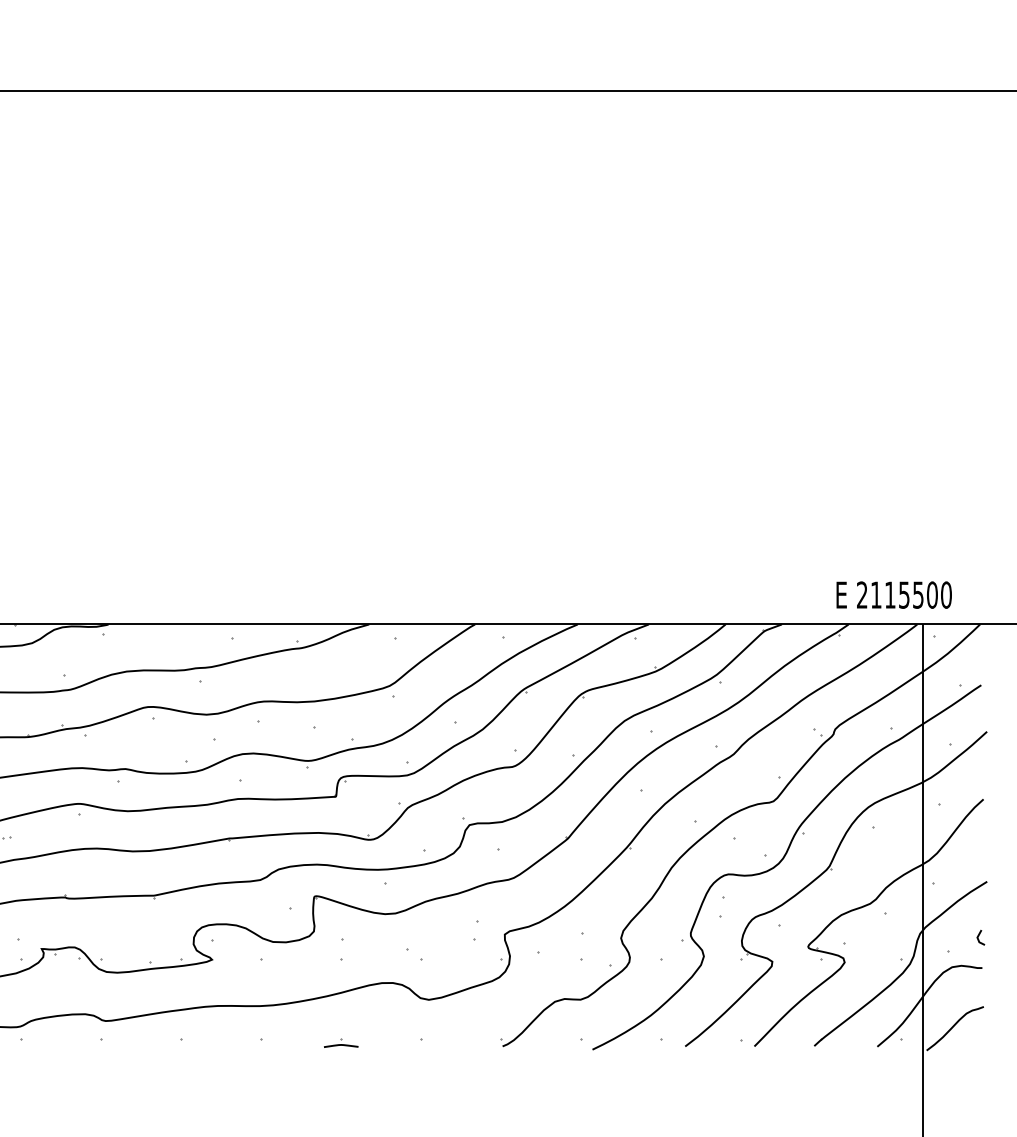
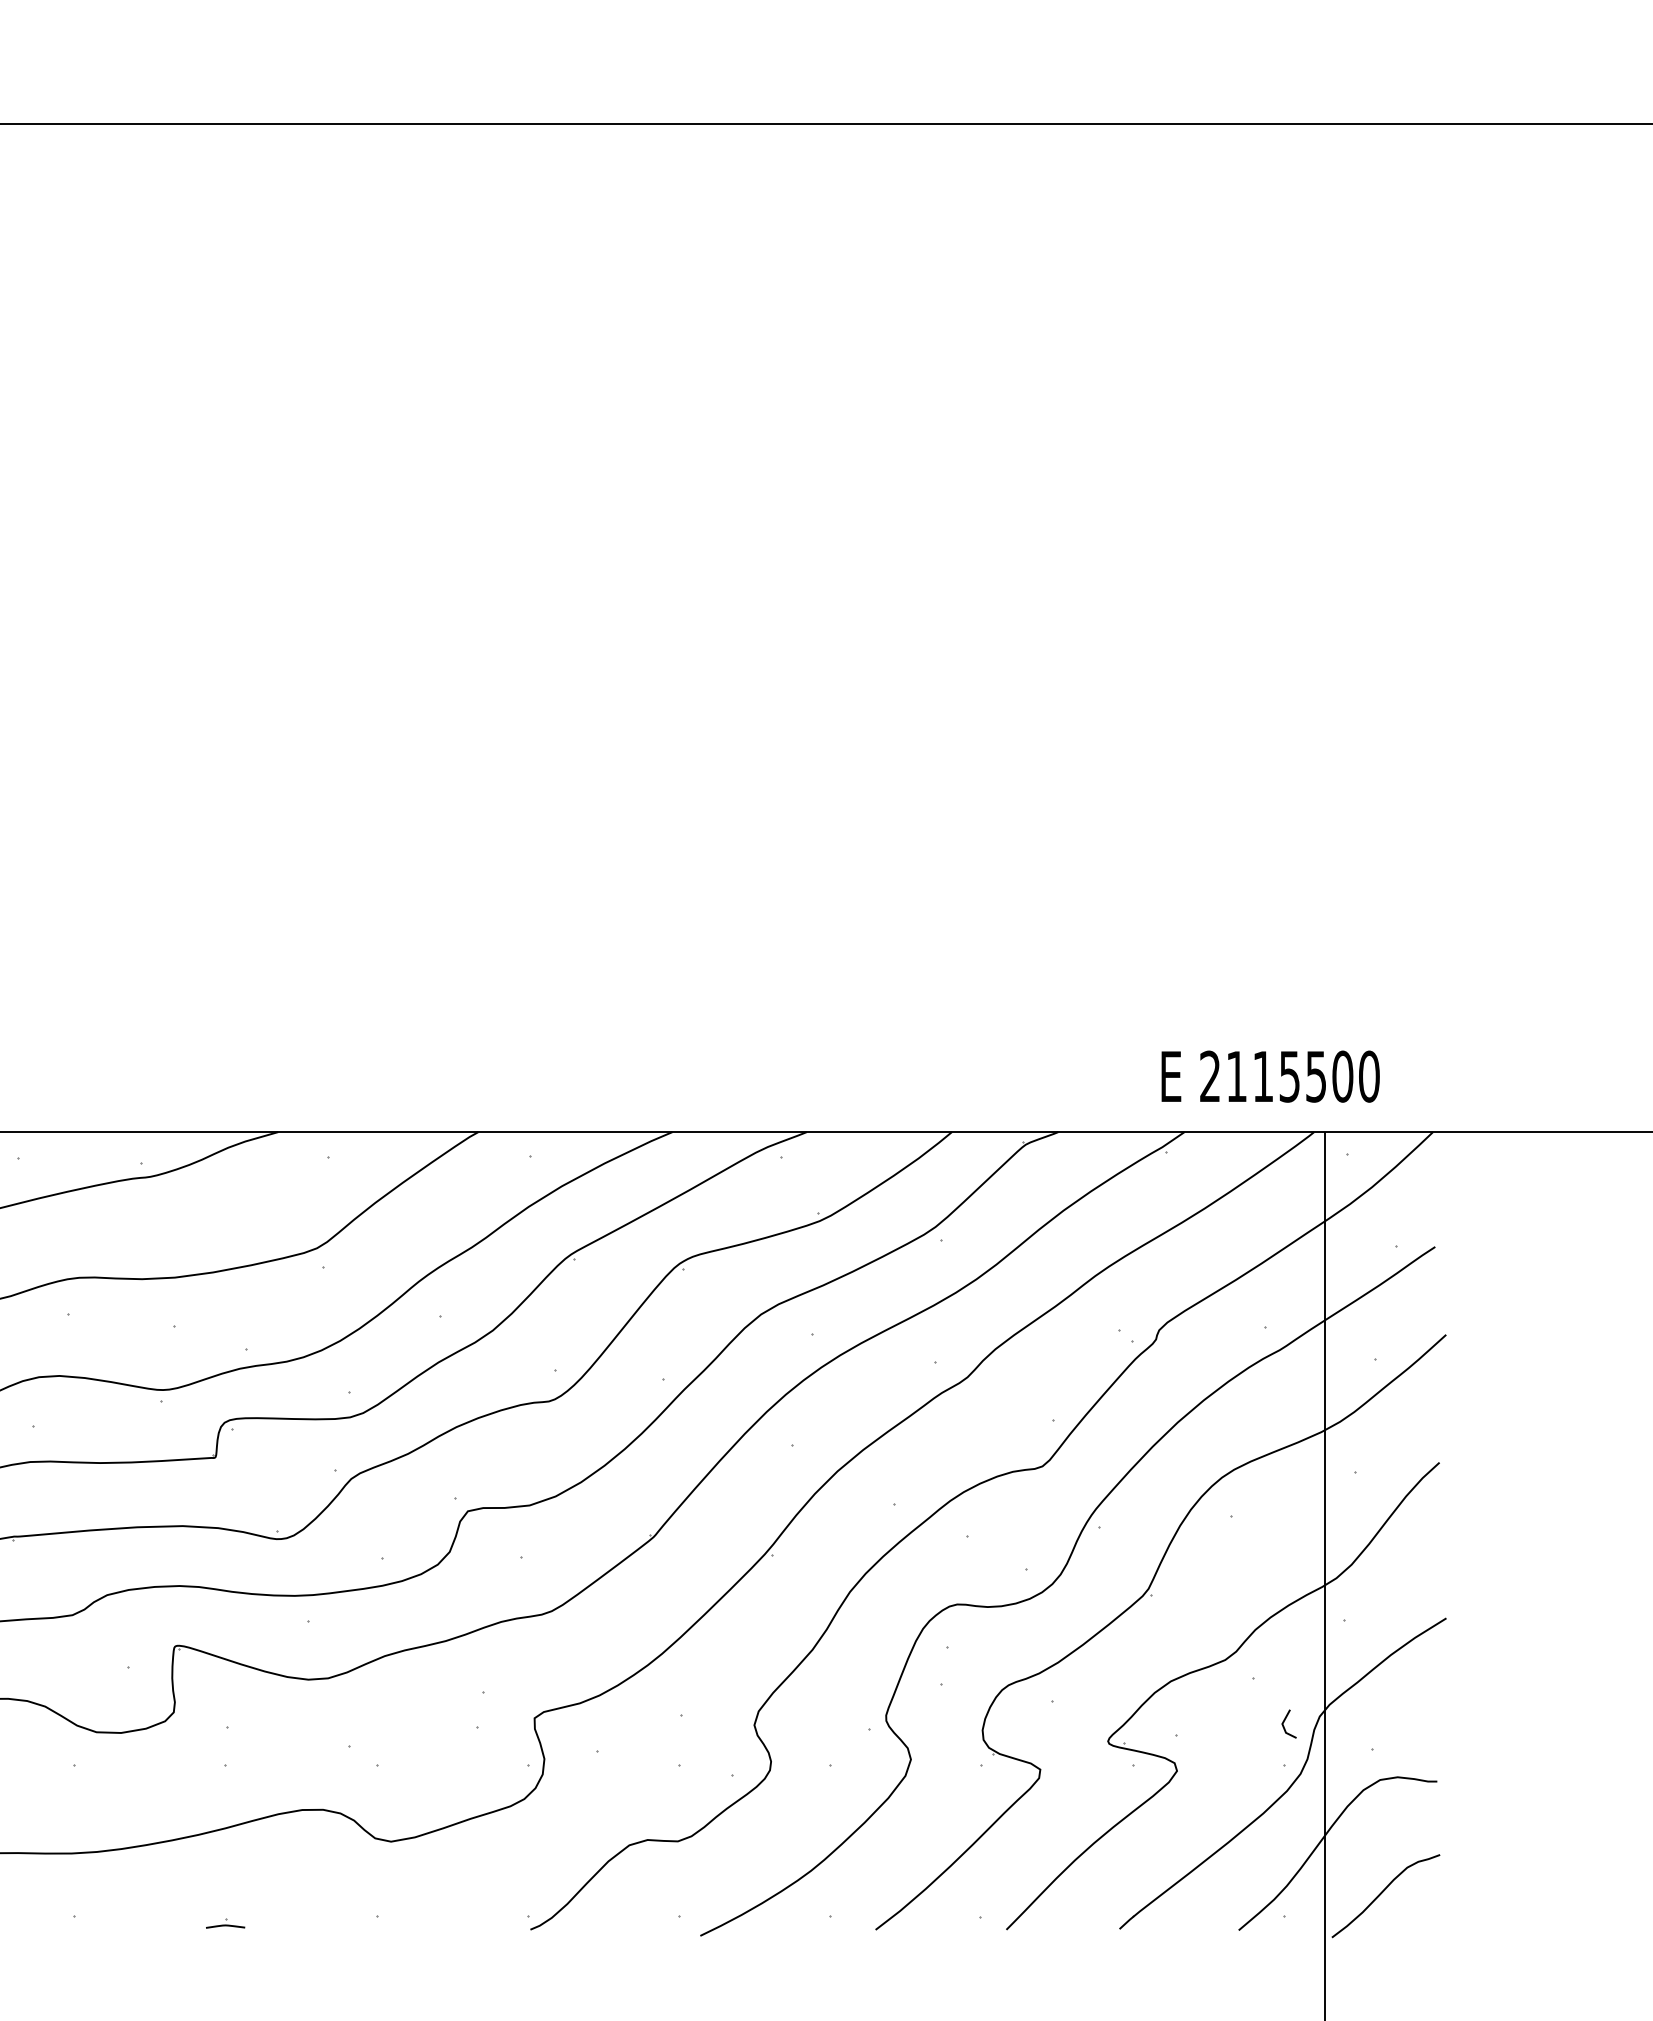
line: (979, 936) -> (1286, 1721), moved
part: (341, 1042) -> (225, 1922), size x0.6

